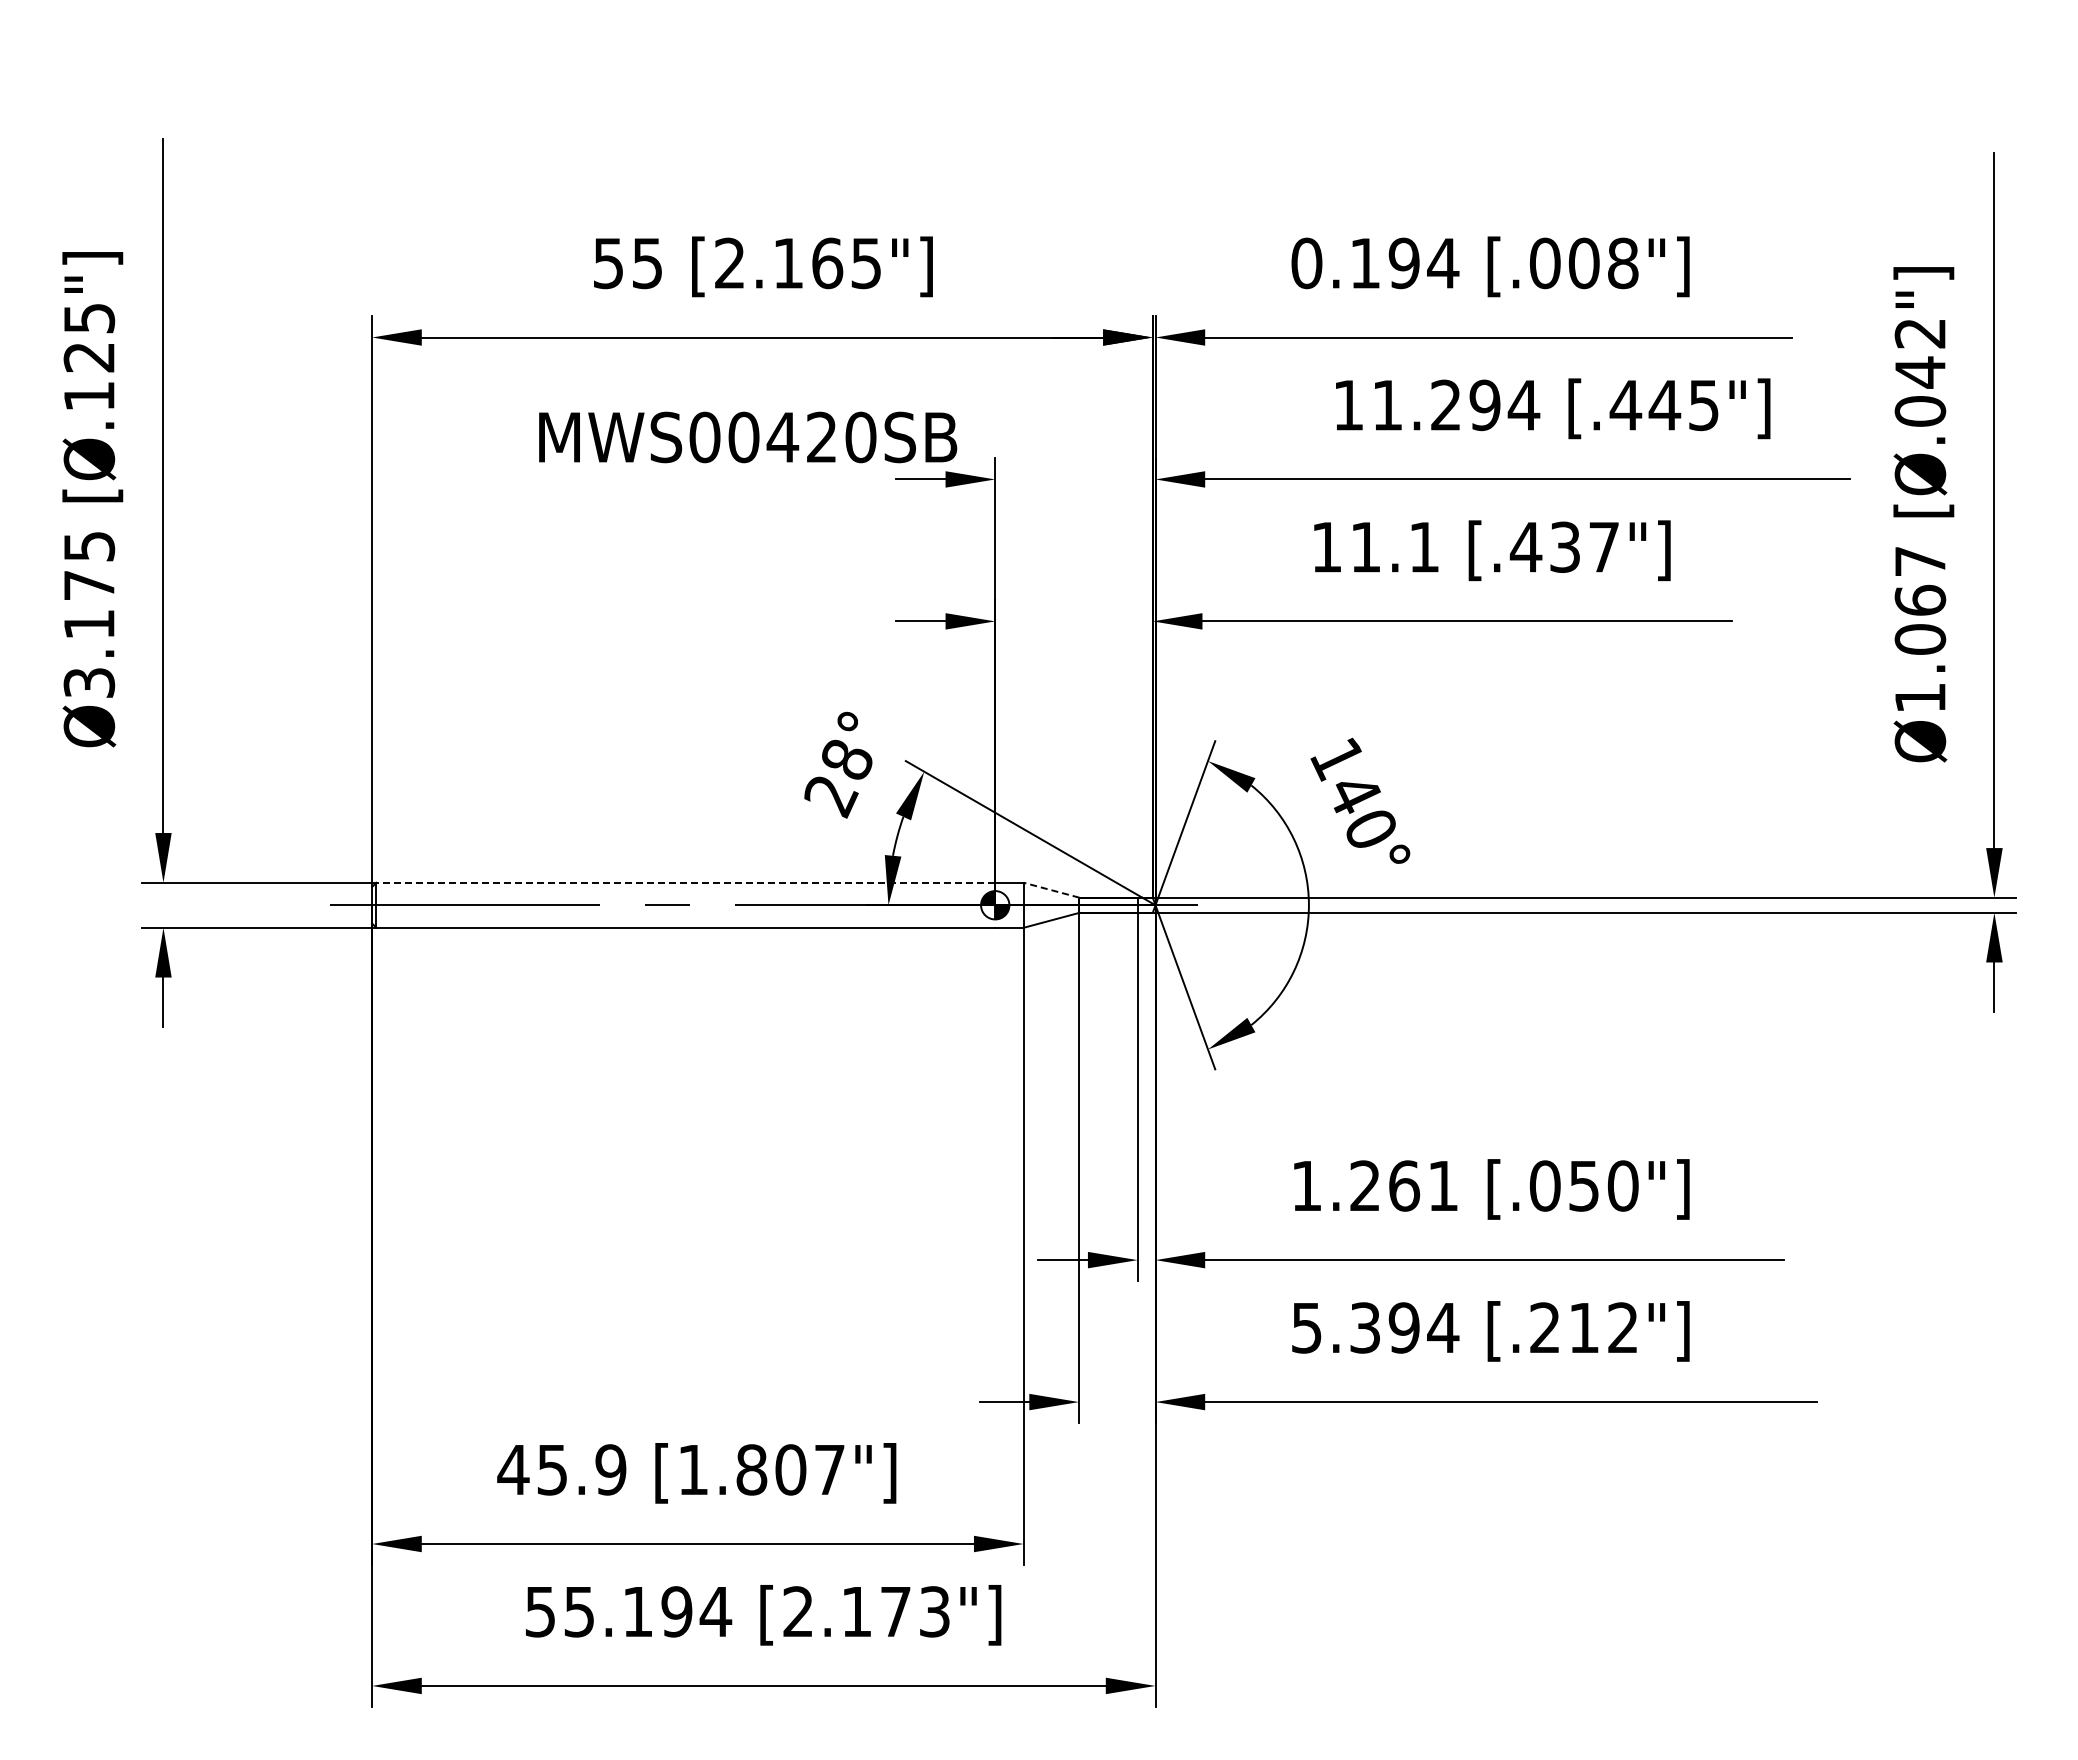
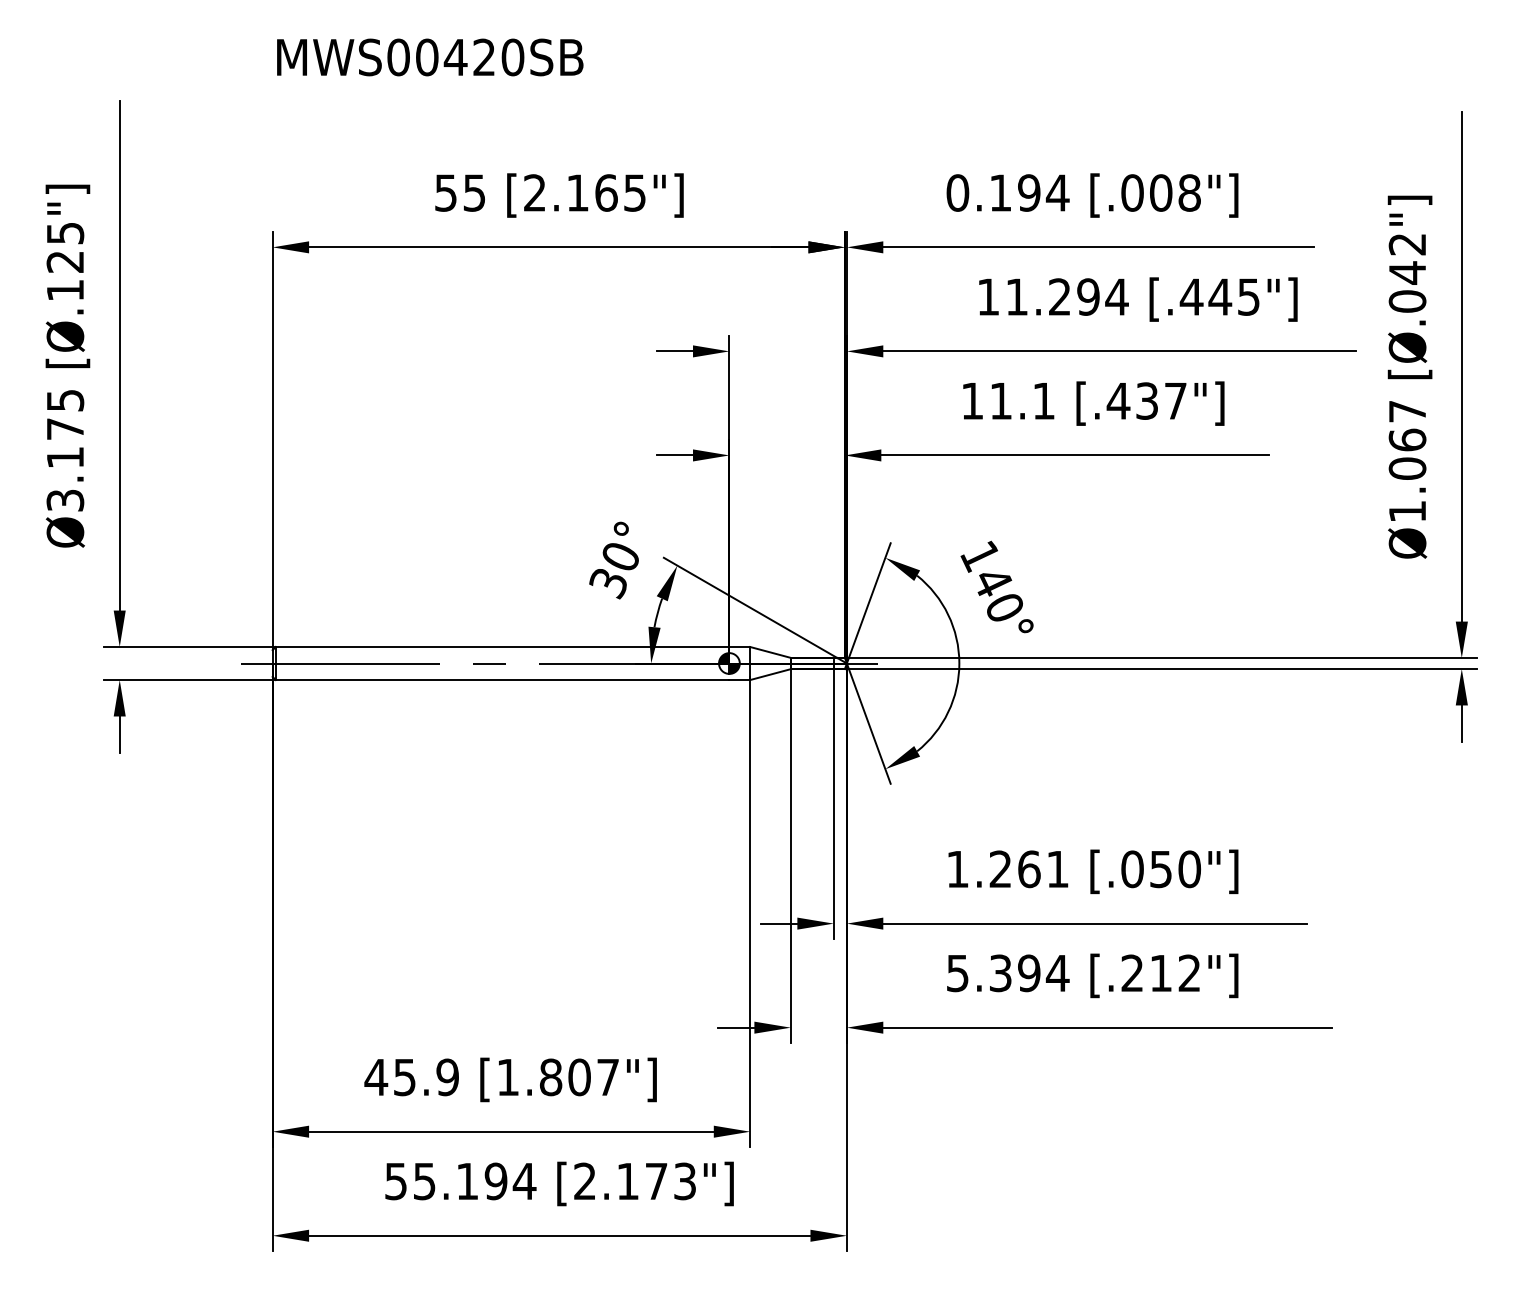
text: (748, 437) -> (430, 57), moved
text: (838, 778) -> (614, 570), 28° -> 30°
line: (685, 882) -> (502, 646), dashed -> solid
line: (1051, 890) -> (770, 652), dashed -> solid

